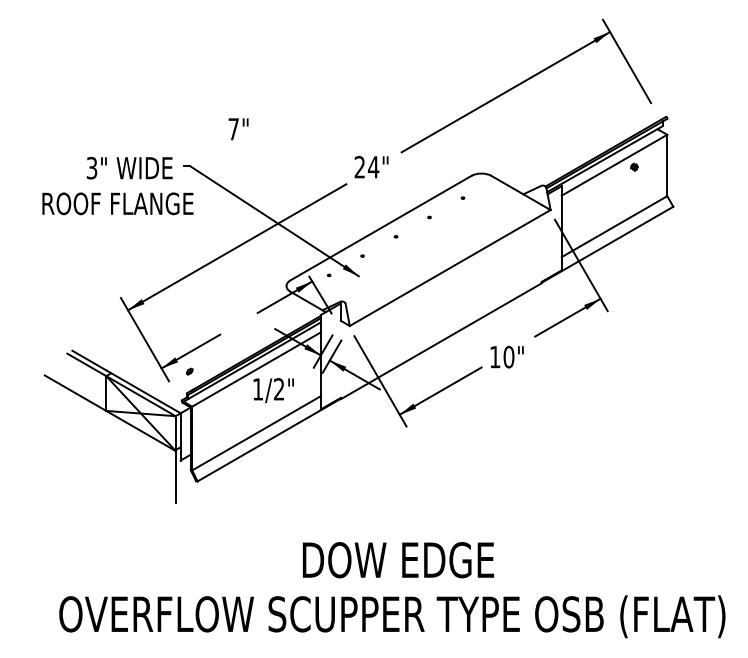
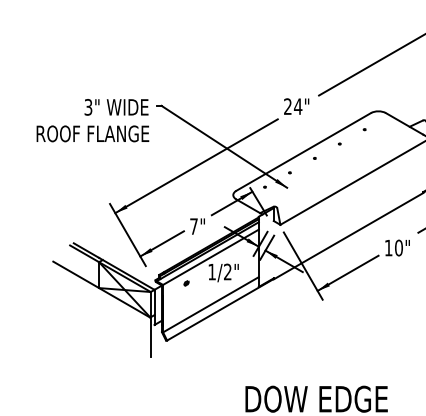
text: (238, 129) -> (197, 226), moved
text: (117, 203) -> (92, 133), moved
part: (189, 371) -> (186, 283), moved

